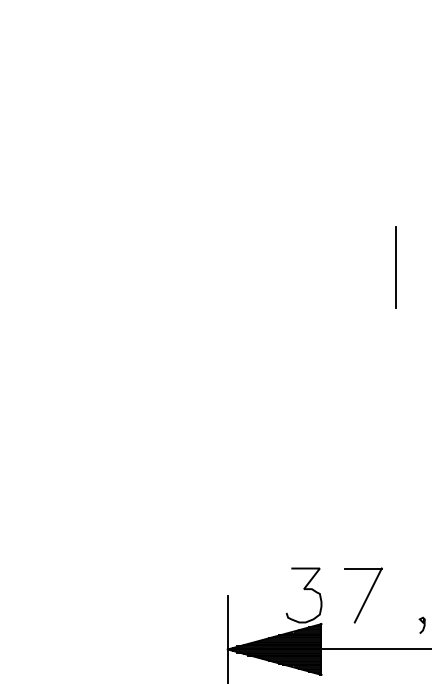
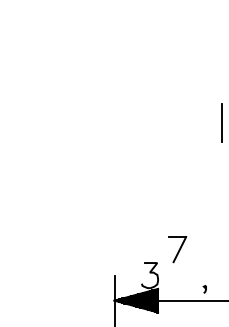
line: (395, 266) -> (192, 122), removed
part: (363, 595) -> (177, 249), moved

